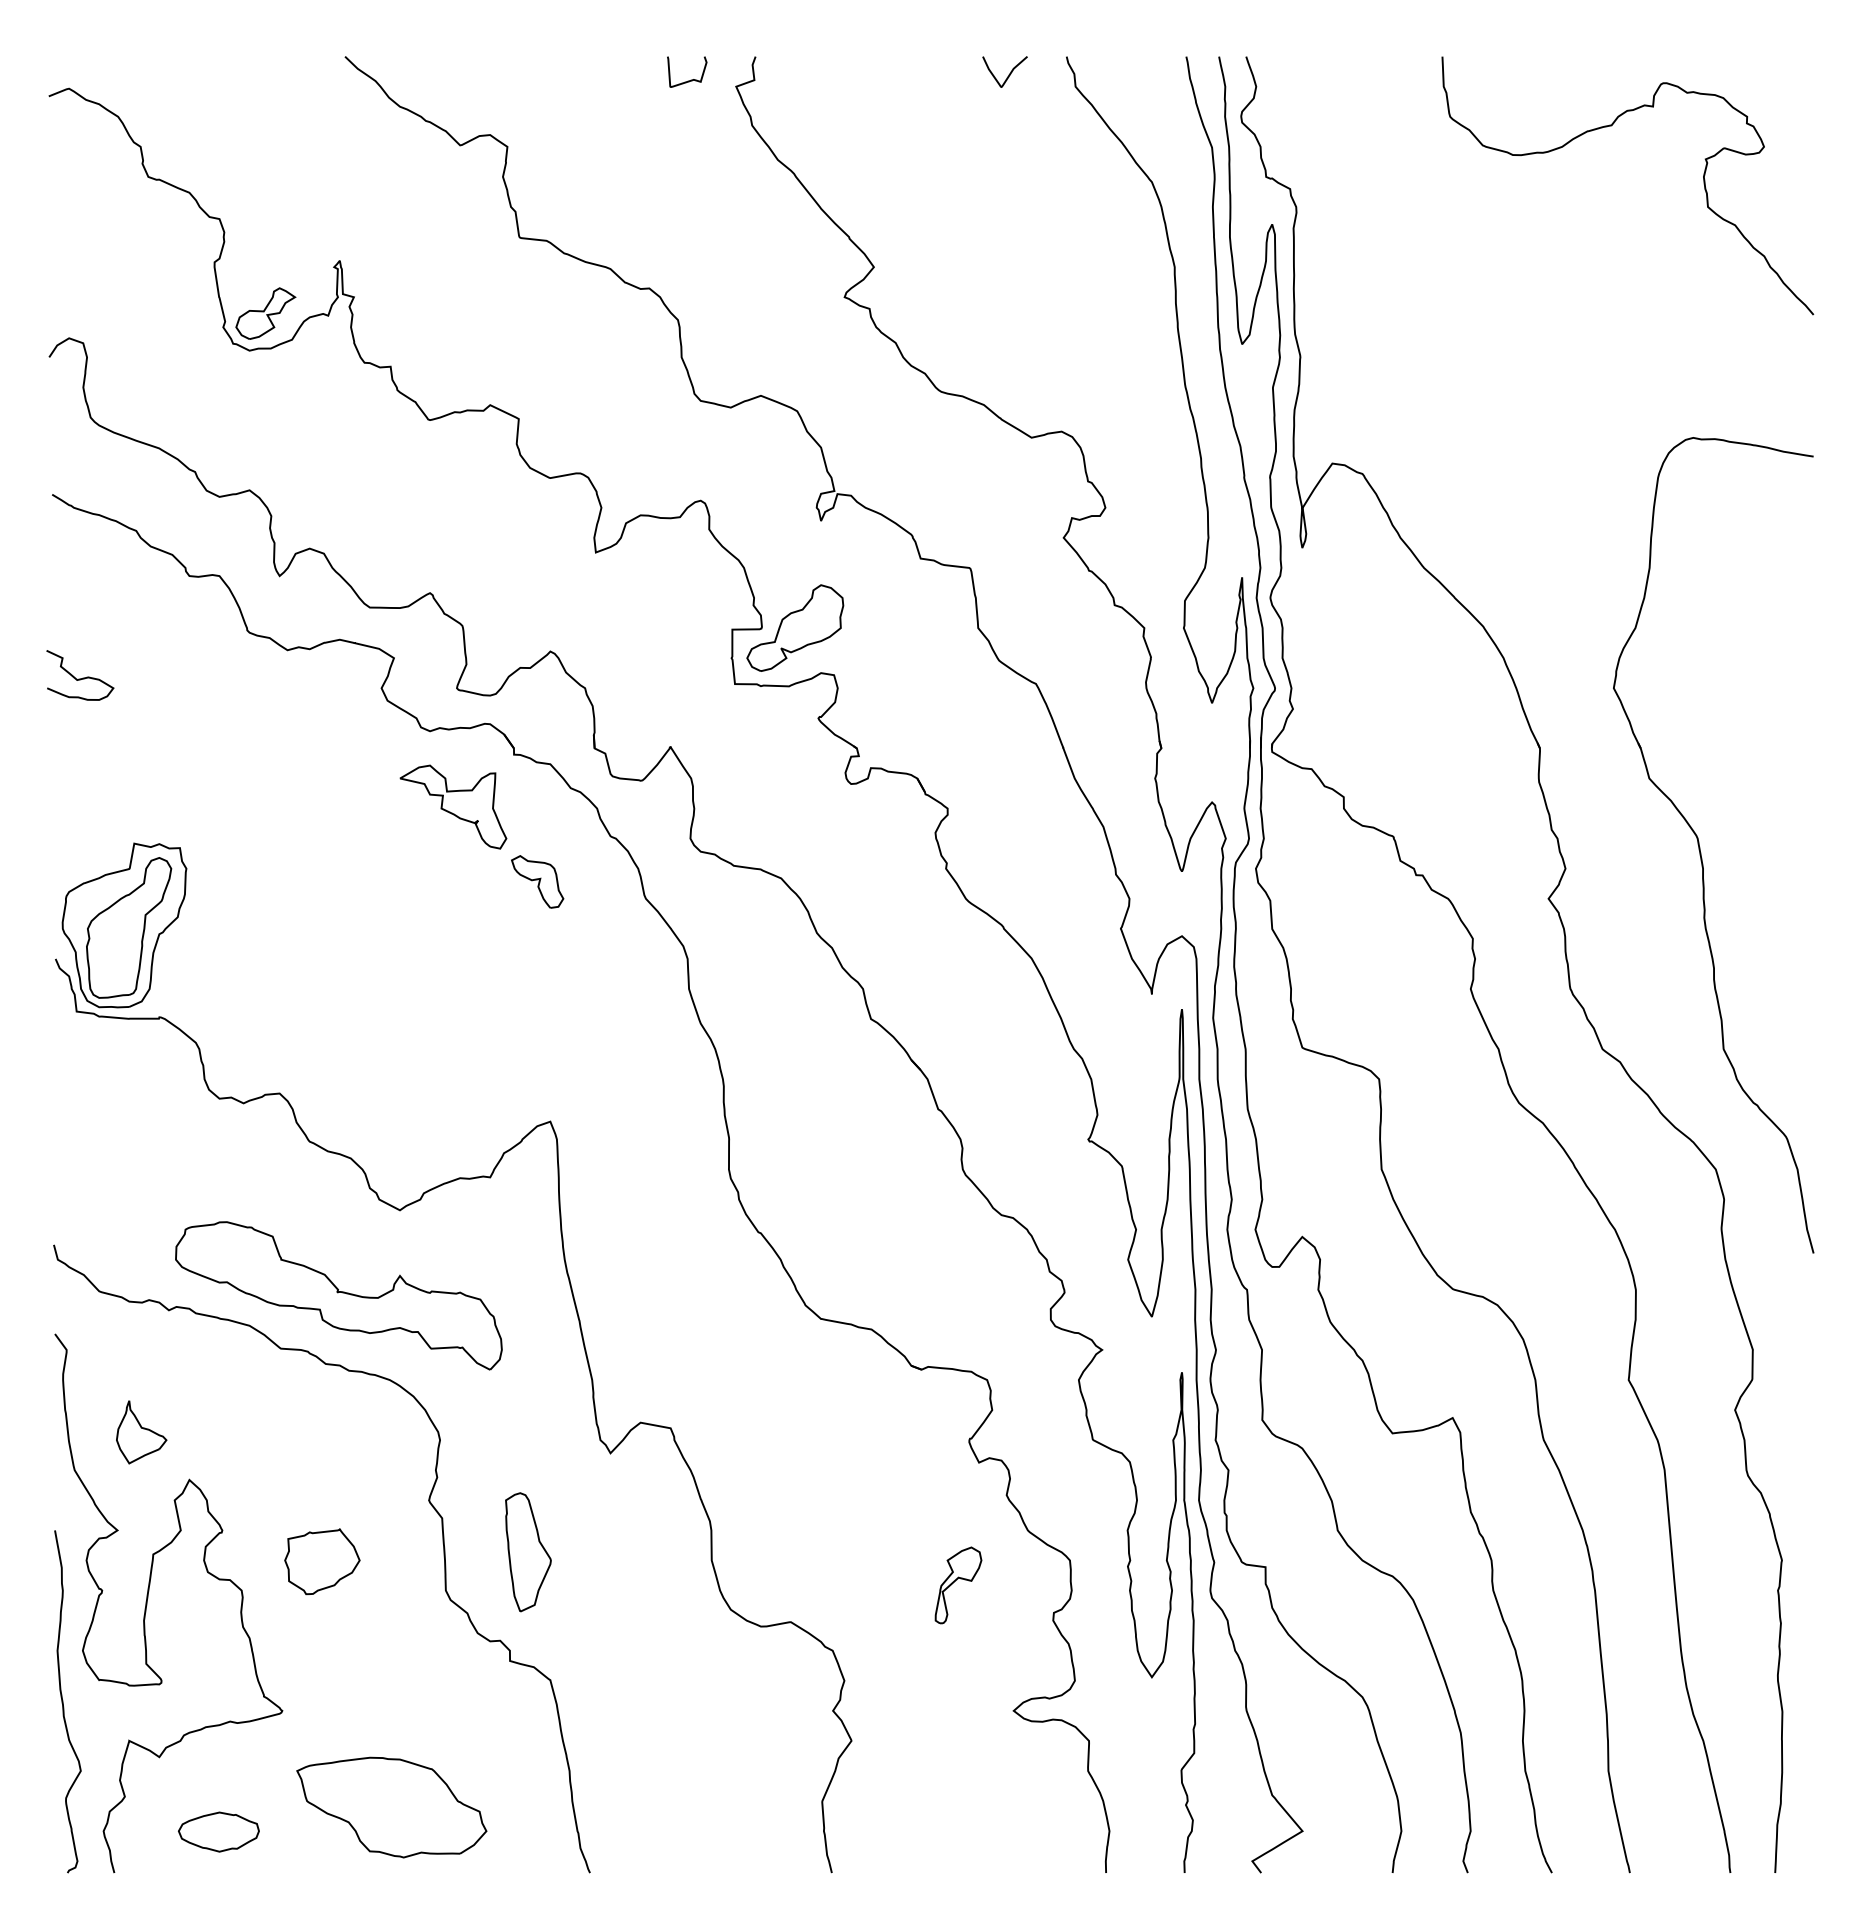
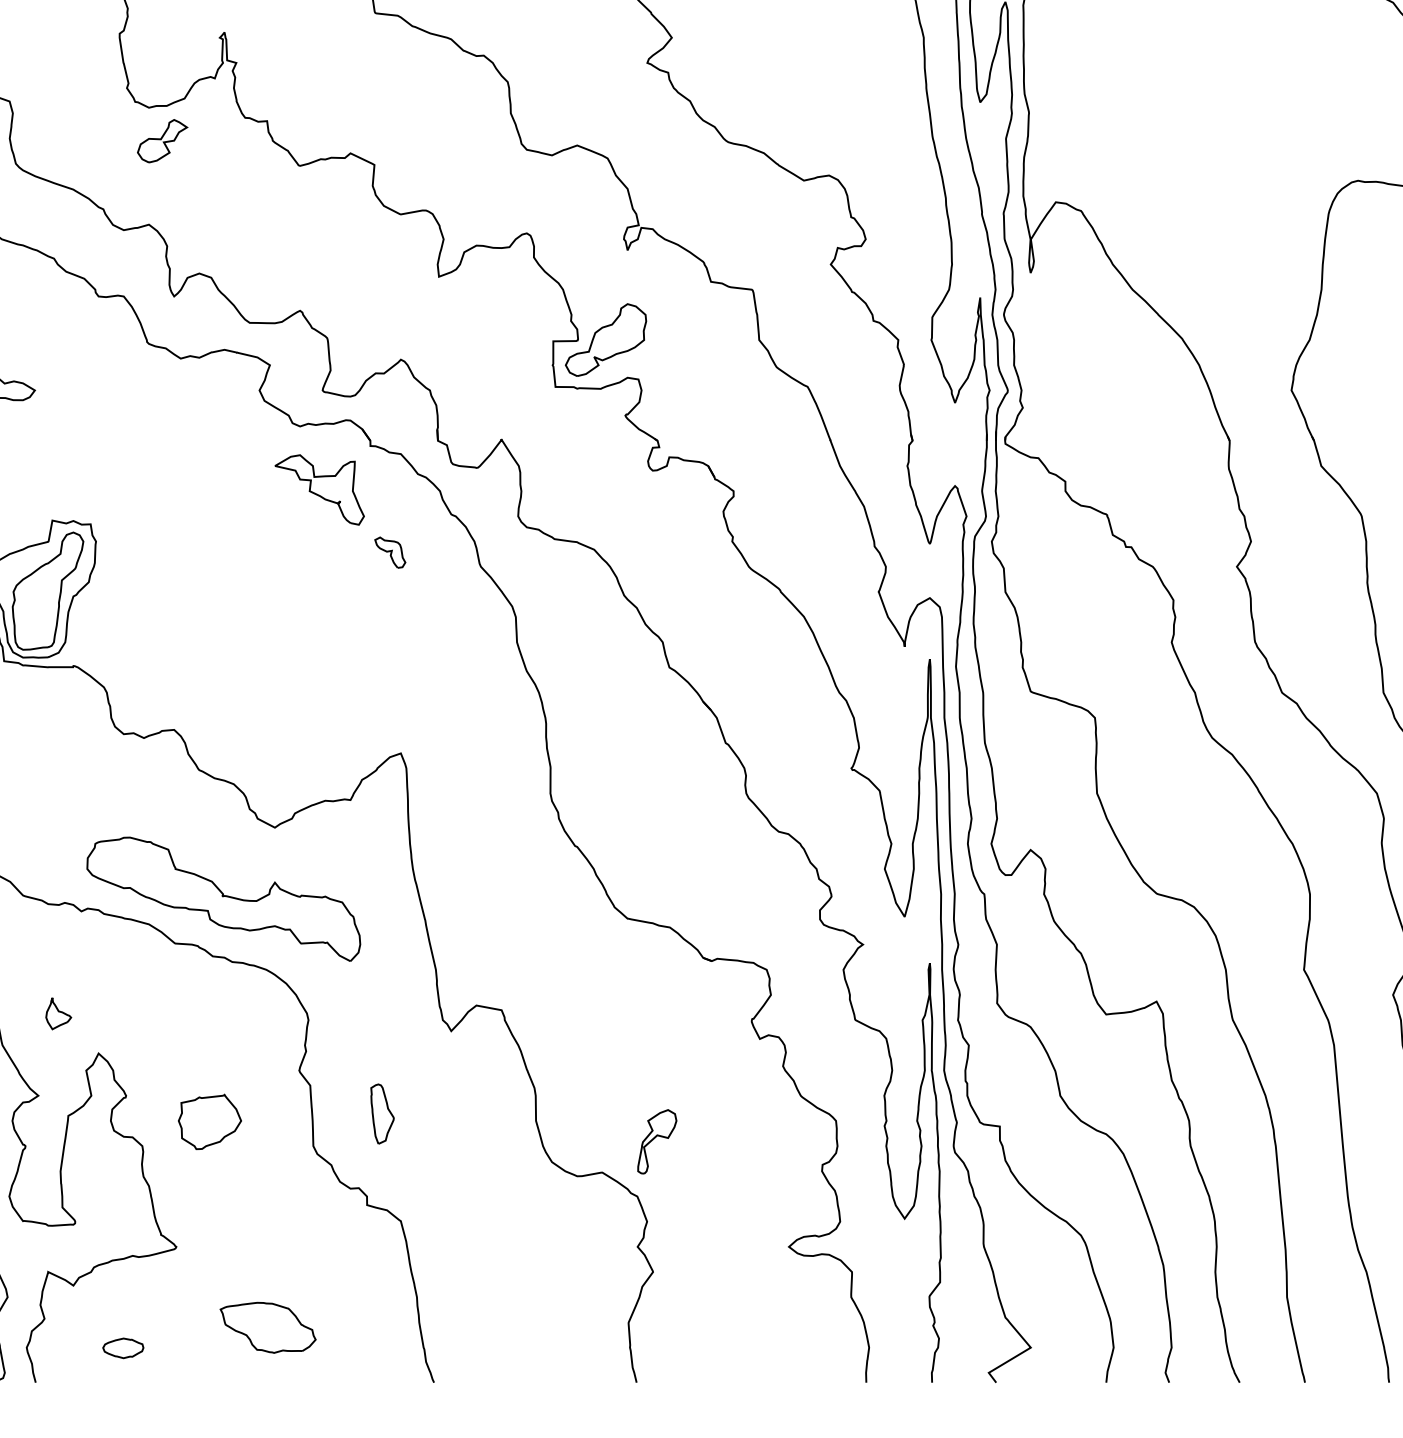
part: (265, 313) -> (162, 141), moved
part: (537, 881) -> (390, 552), size x0.7
part: (141, 1432) -> (58, 1013), size x0.6
part: (528, 1552) -> (382, 1114), size x0.6
part: (958, 1585) -> (657, 1141), moved
part: (391, 1807) -> (267, 1327), size x0.6
part: (218, 1831) -> (122, 1347), size x0.6

